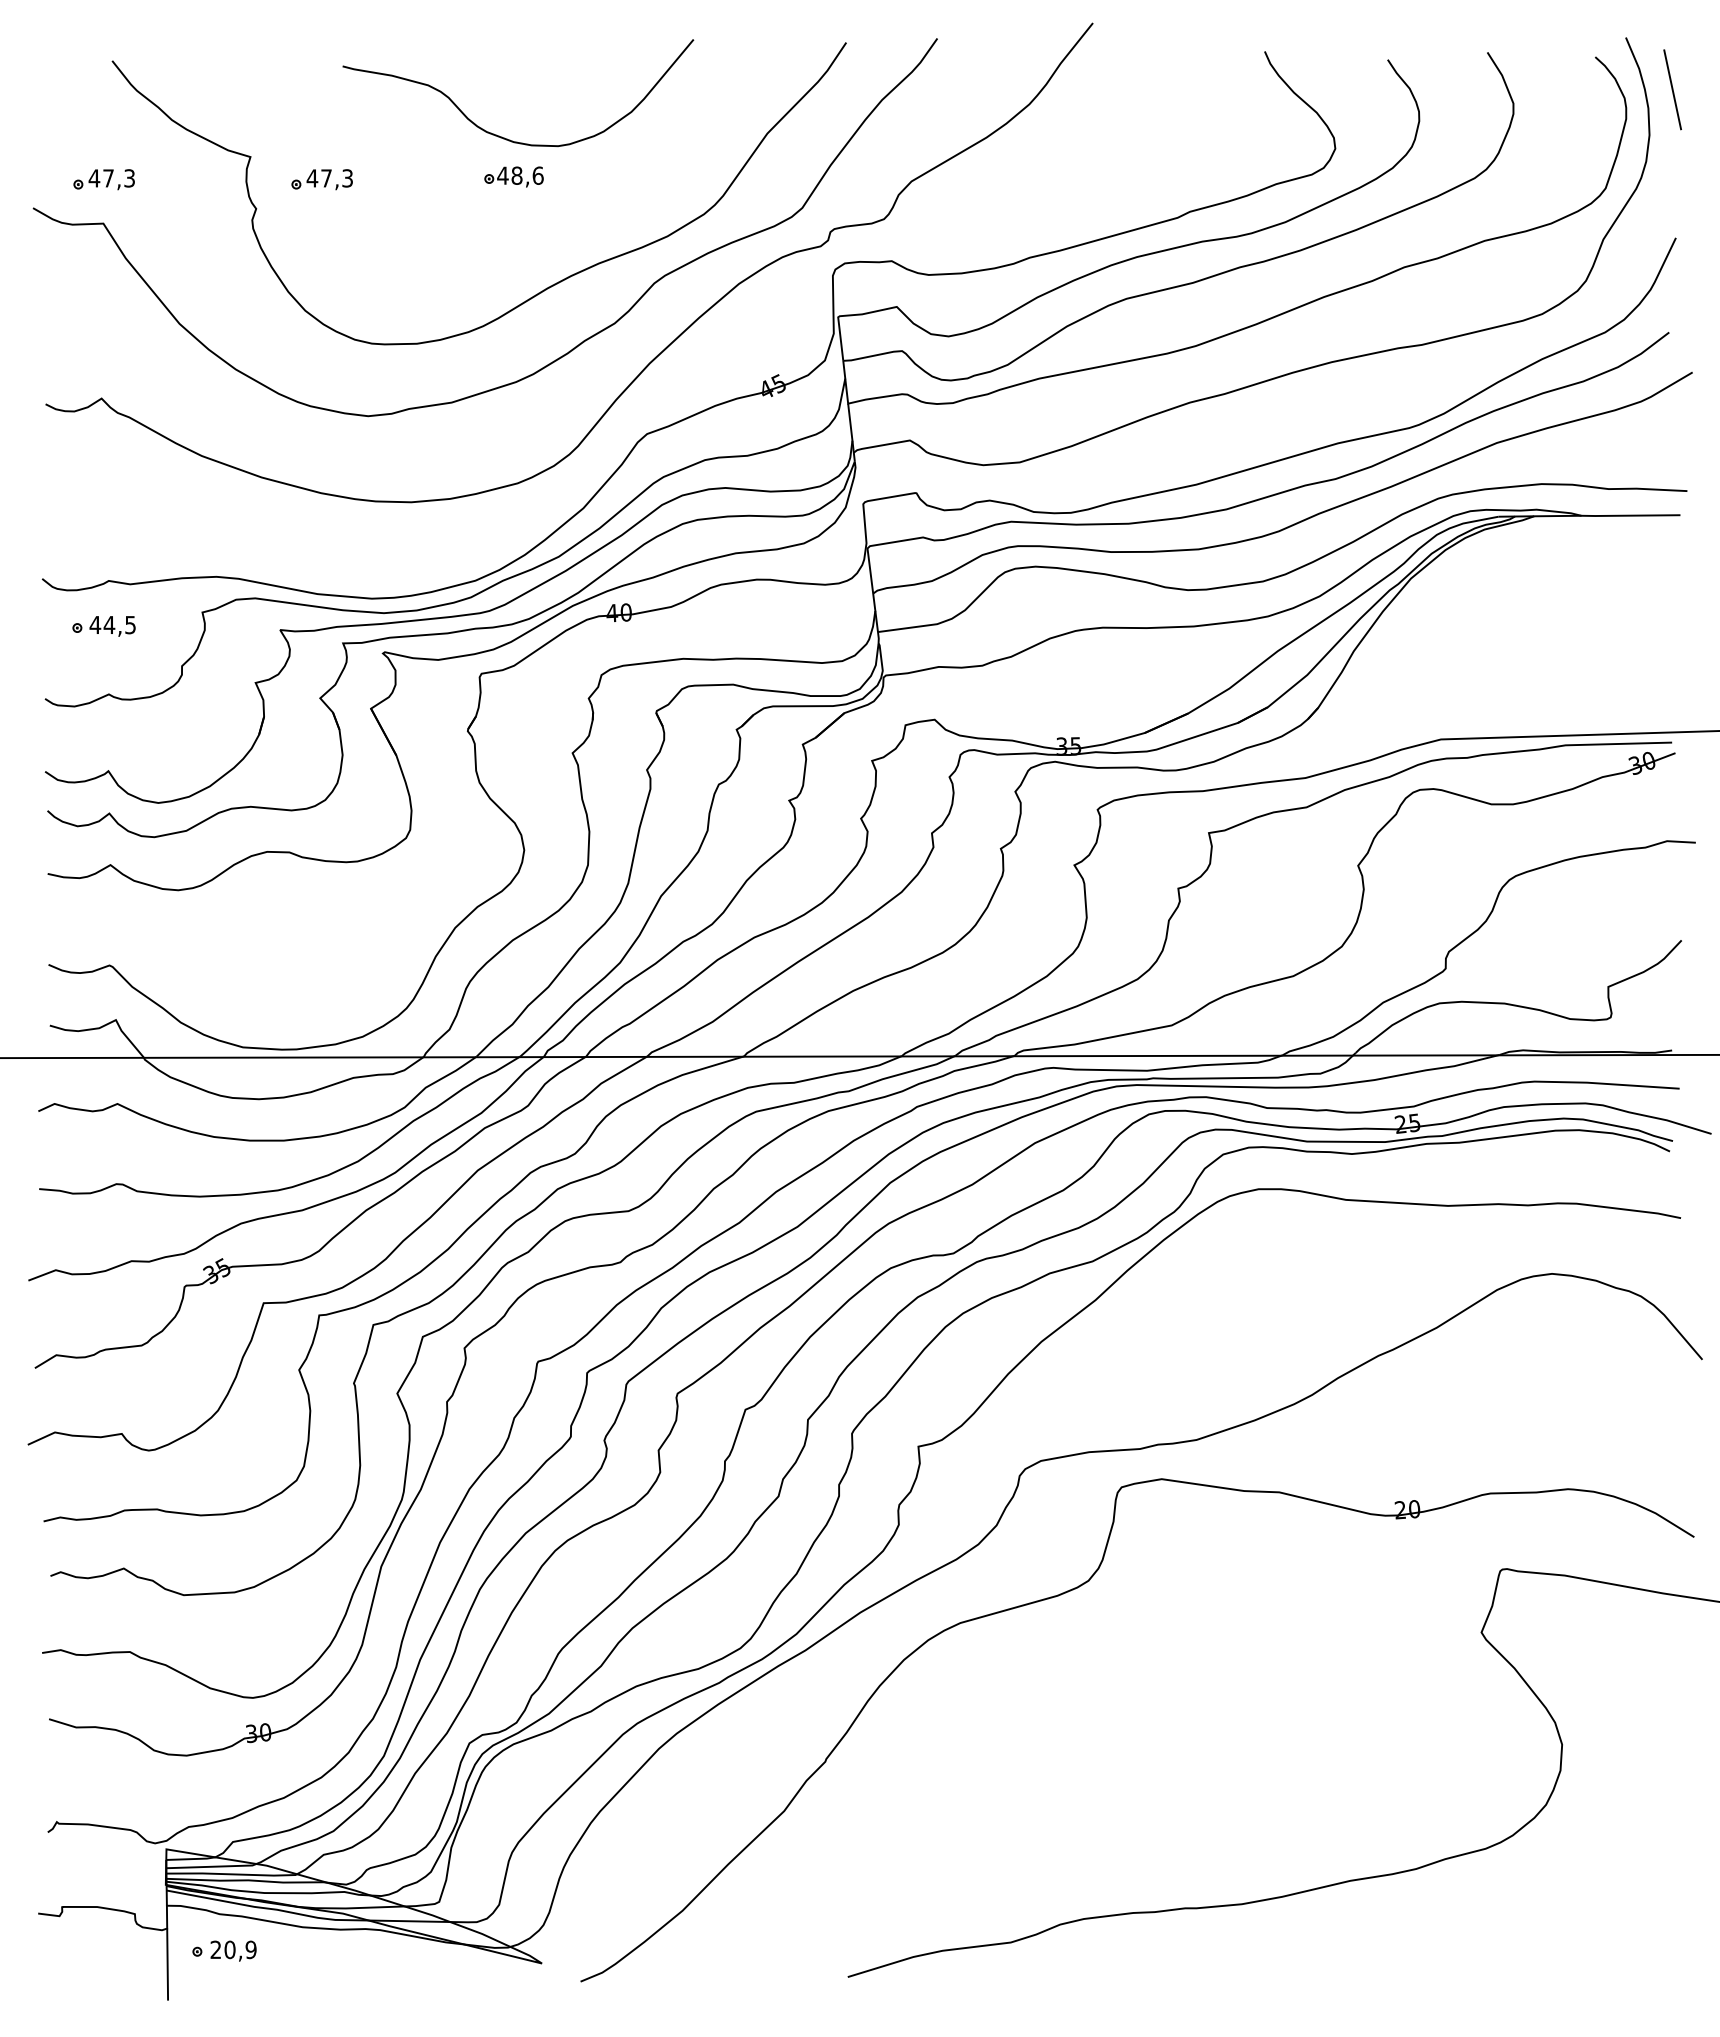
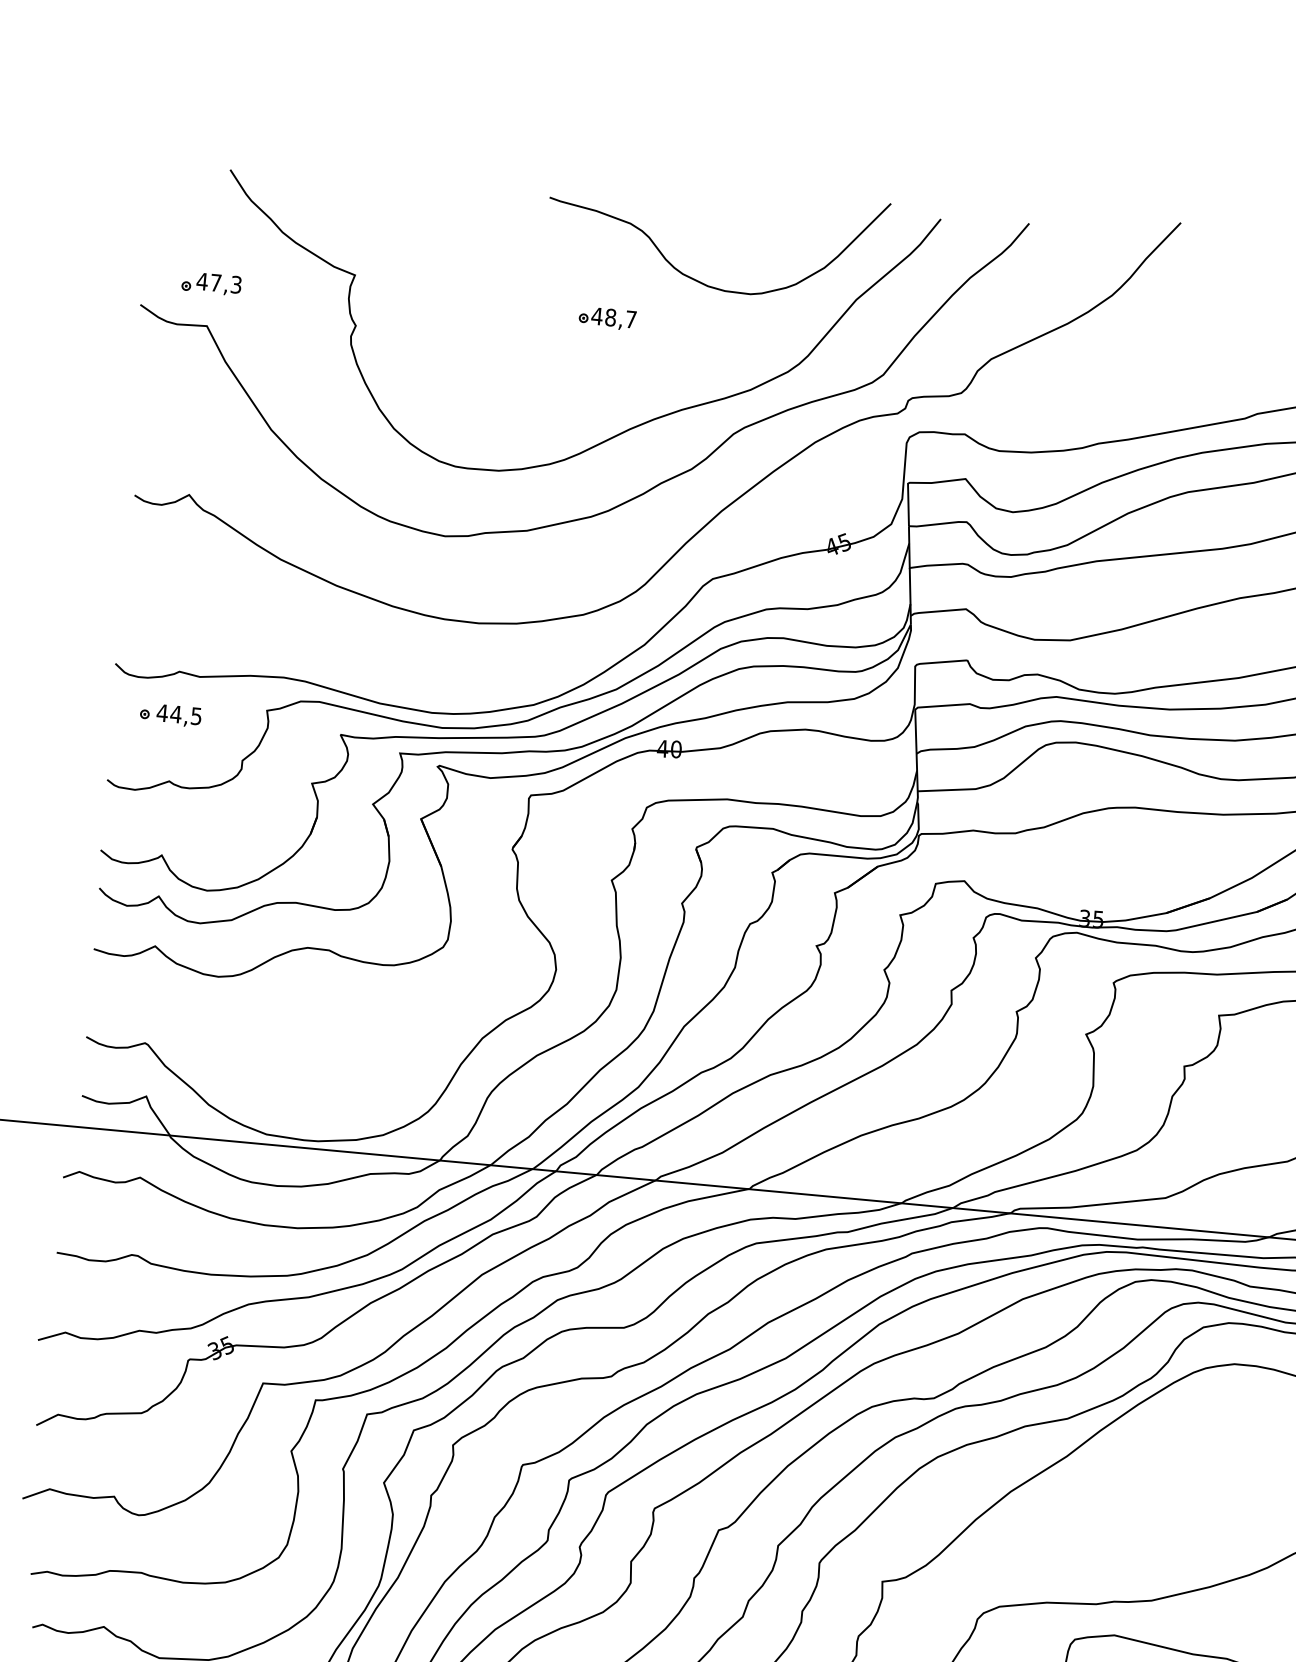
curve: (502, 136) -> (697, 279), moved
text: (537, 175) -> (630, 319), 48,6 -> 48,7
part: (321, 179) -> (421, 303), removed

